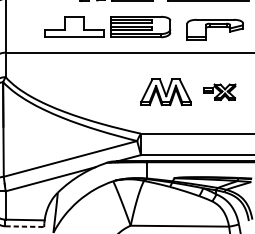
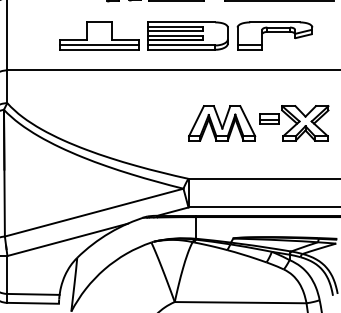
part: (214, 29) -> (274, 35), moved
line: (74, 34) -> (99, 45), added
part: (220, 92) -> (294, 123), size x1.67
line: (25, 226) -> (33, 303), dashed -> solid

